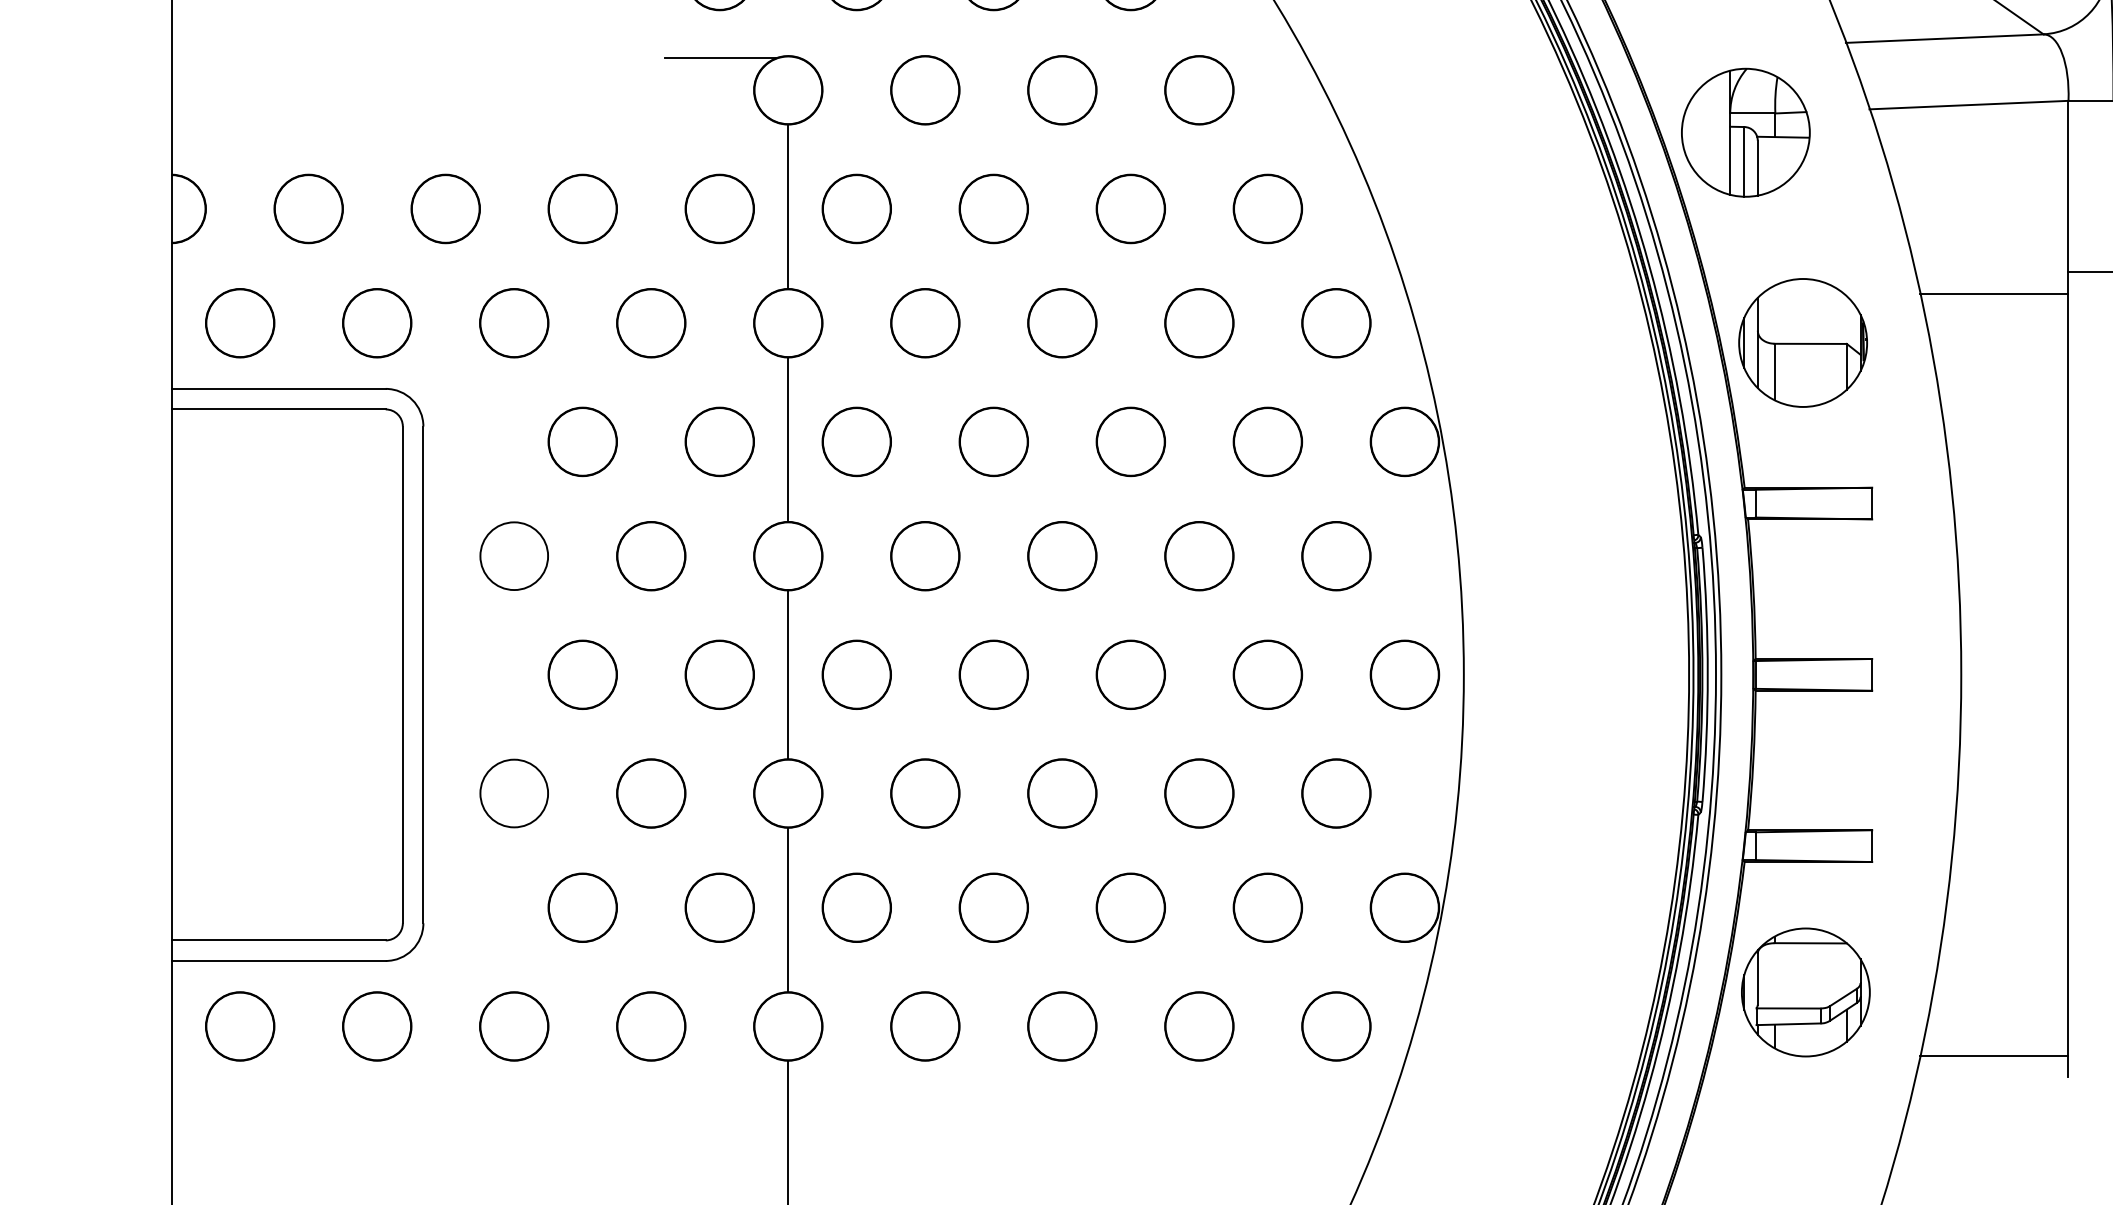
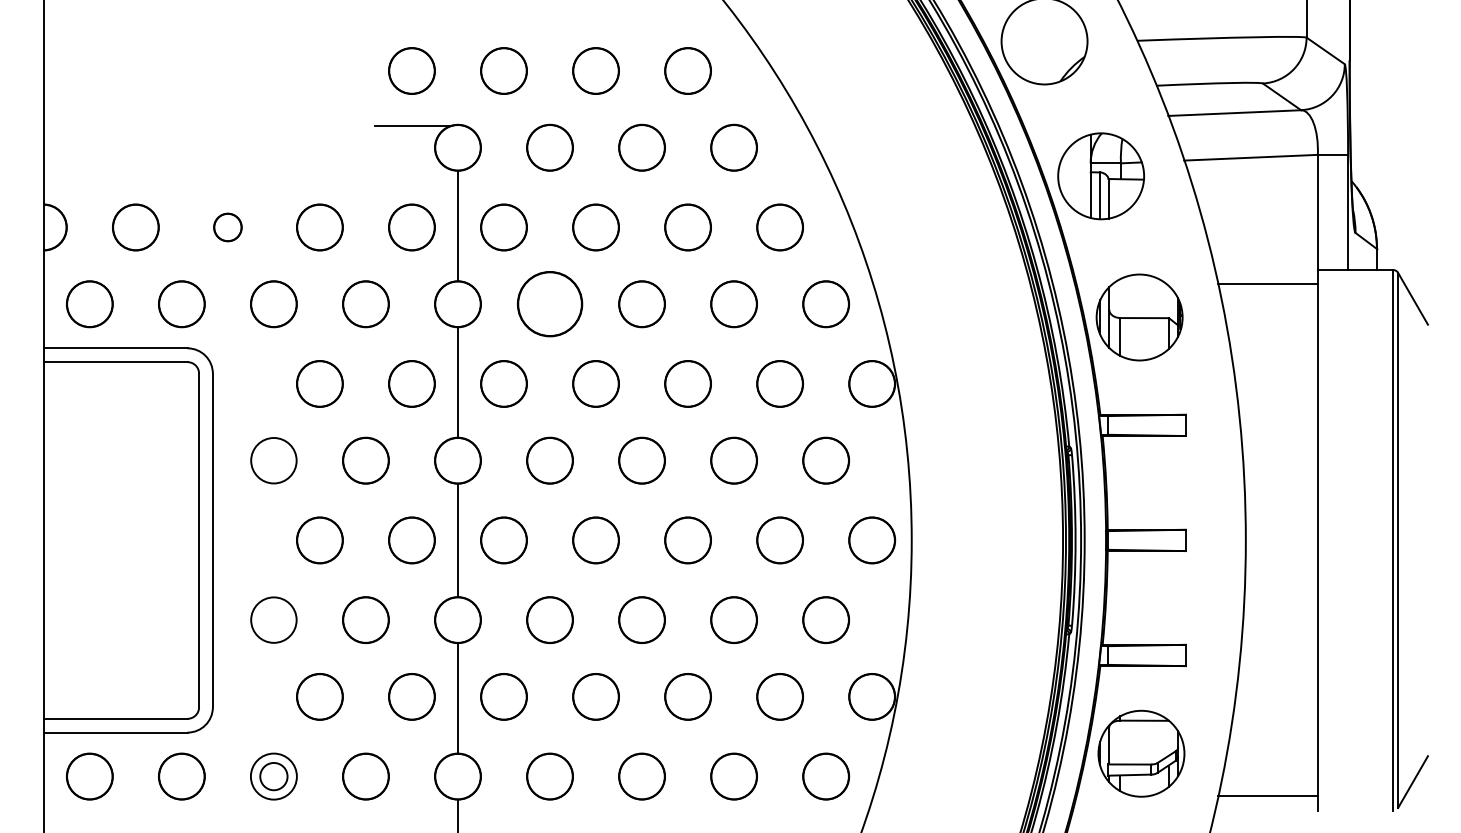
circle: (445, 208) -> (227, 227), size x0.6
circle: (924, 323) -> (549, 304), size x1.4
circle: (513, 1026) -> (273, 776), size x0.6

